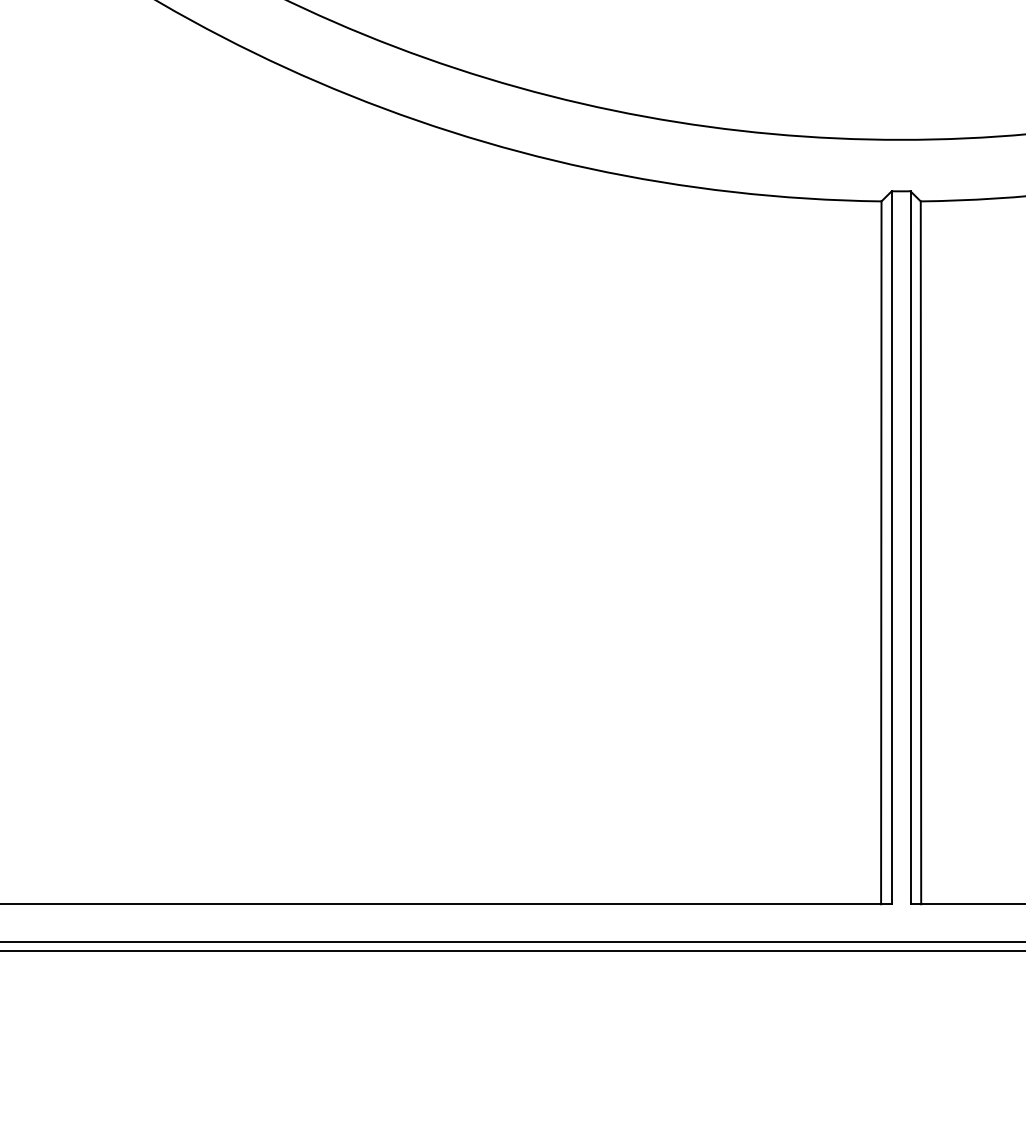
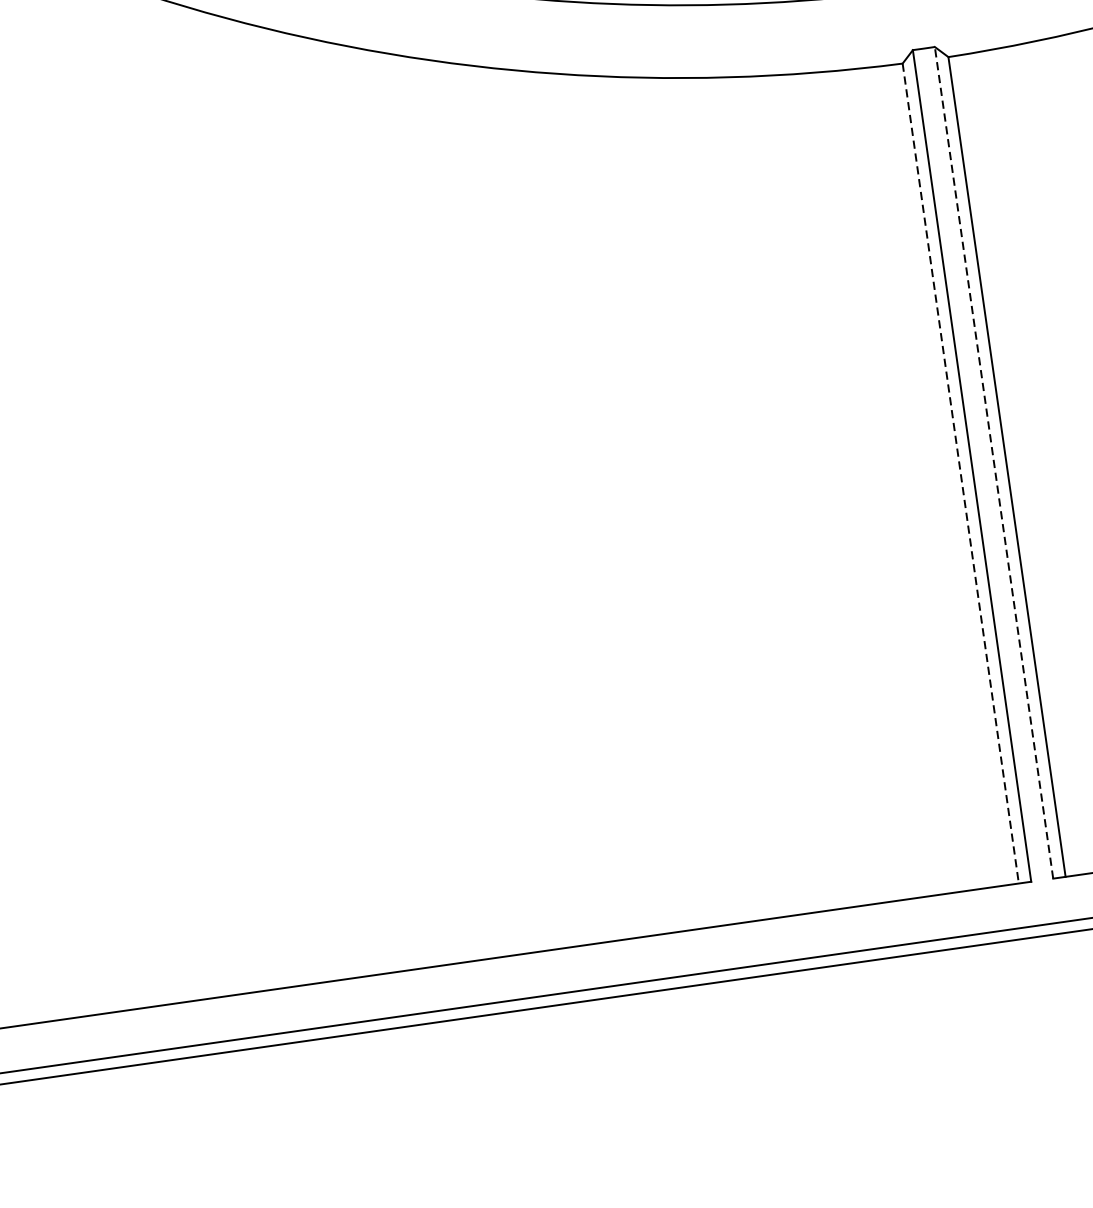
line: (910, 547) -> (993, 462), solid -> dashed
line: (881, 553) -> (961, 474), solid -> dashed

